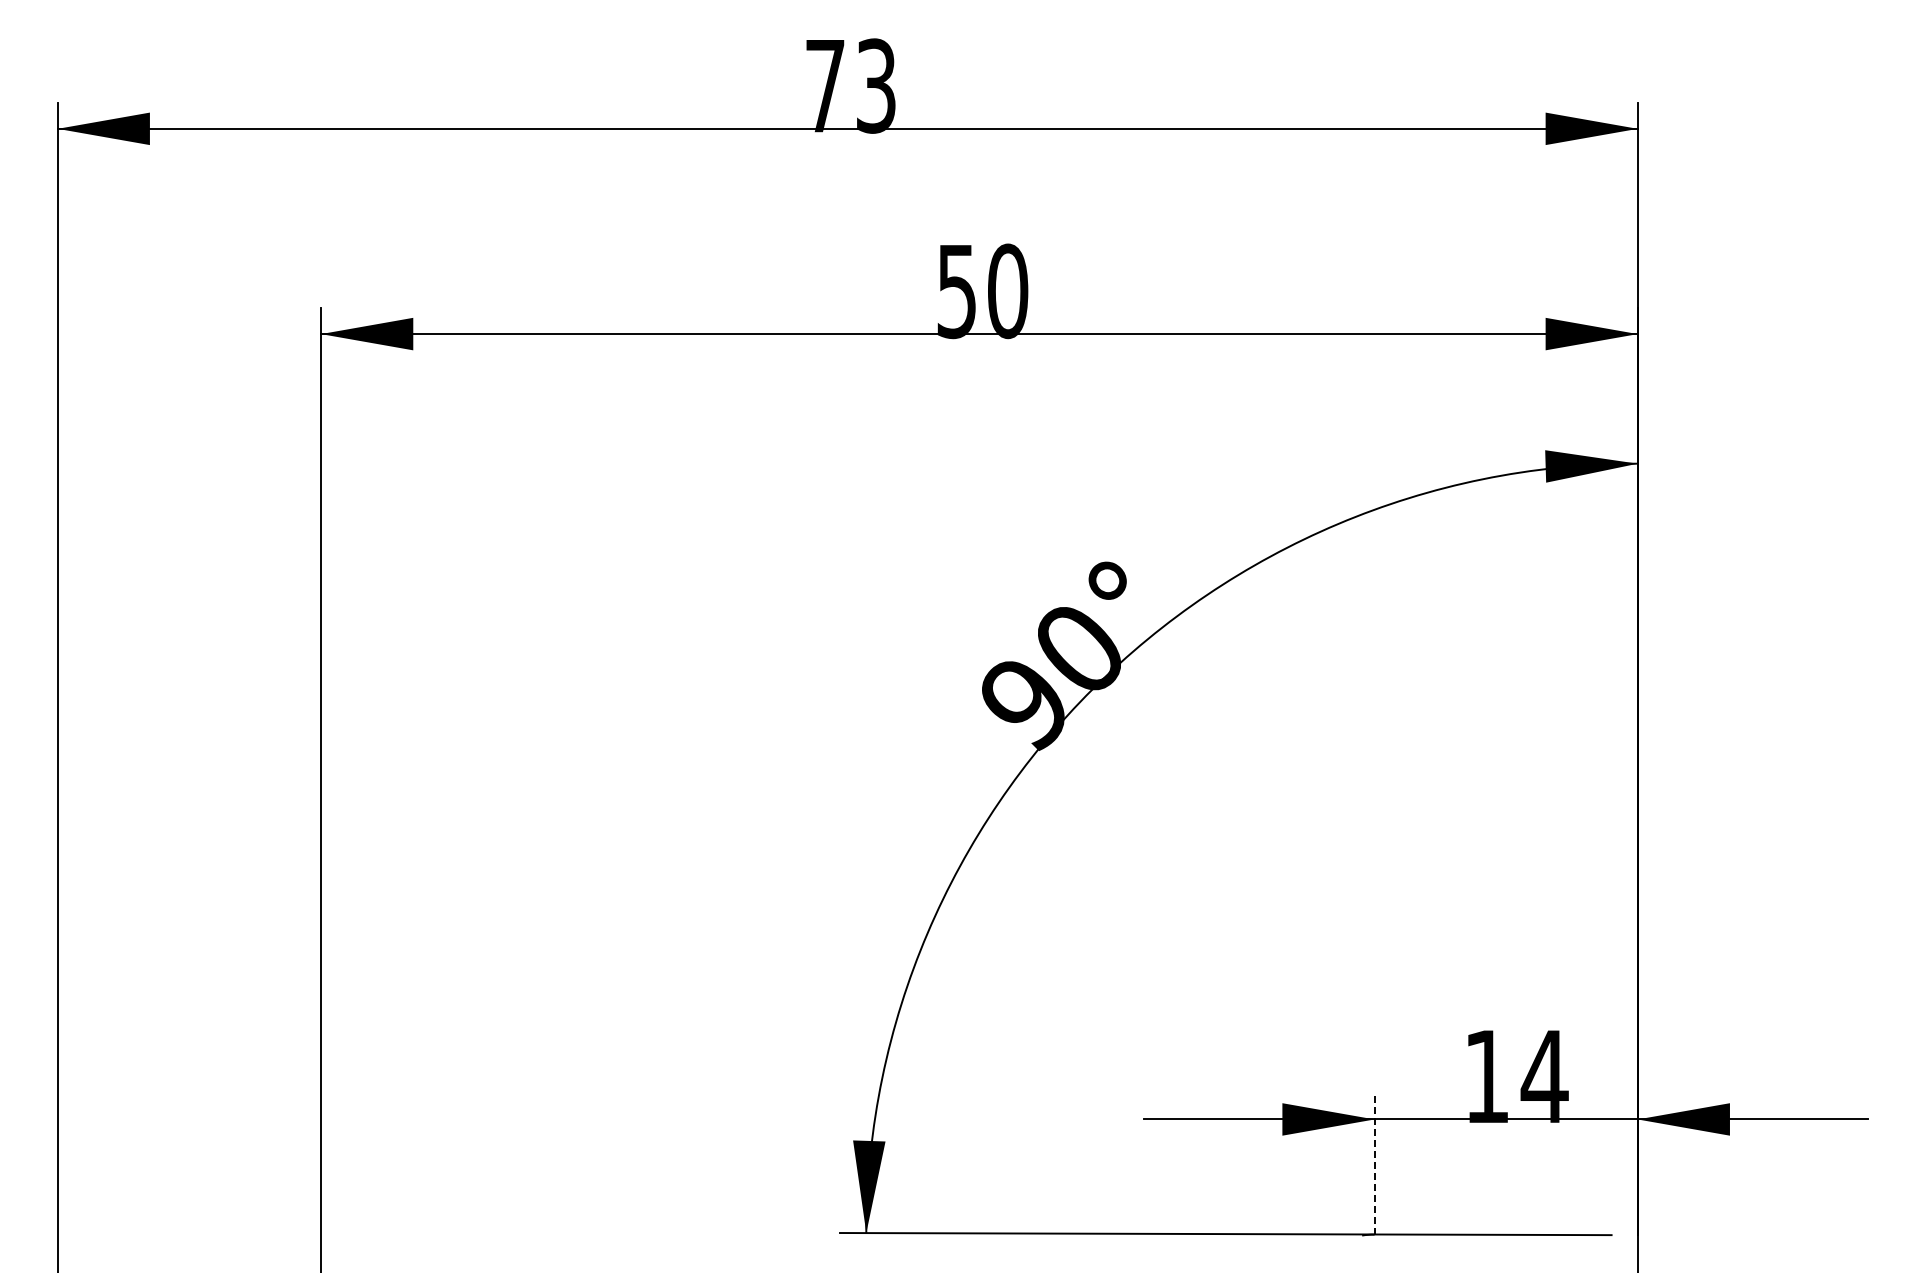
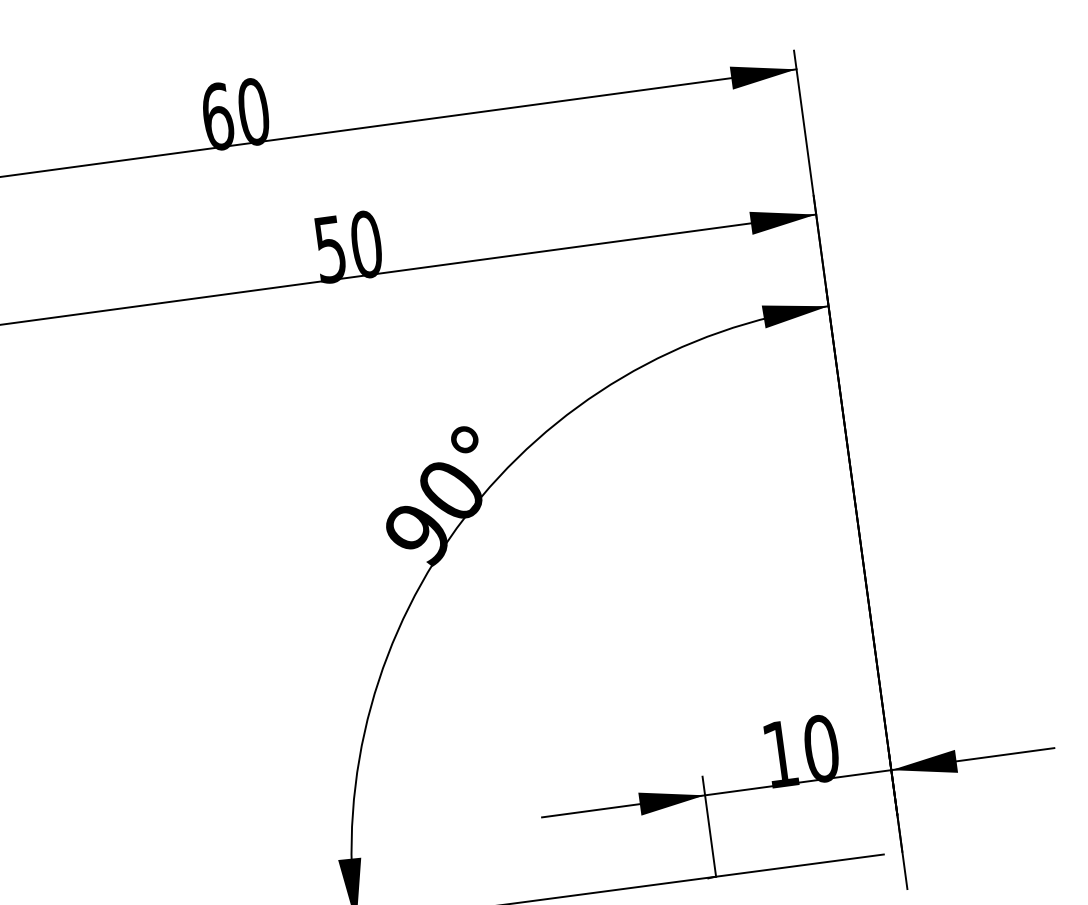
text: (850, 85) -> (235, 113), 73 -> 60
text: (1544, 1076) -> (821, 748), 14 -> 10
line: (1374, 1163) -> (709, 826), dashed -> solid

